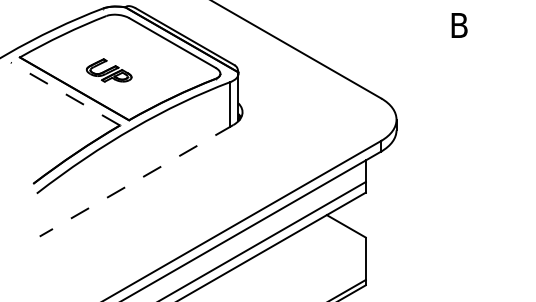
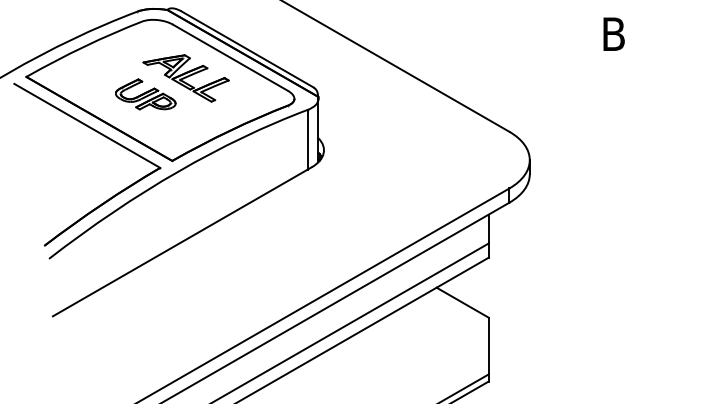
part: (138, 58) -> (185, 78), added
line: (64, 93) -> (86, 125), dashed -> solid
line: (135, 181) -> (181, 242), dashed -> solid

